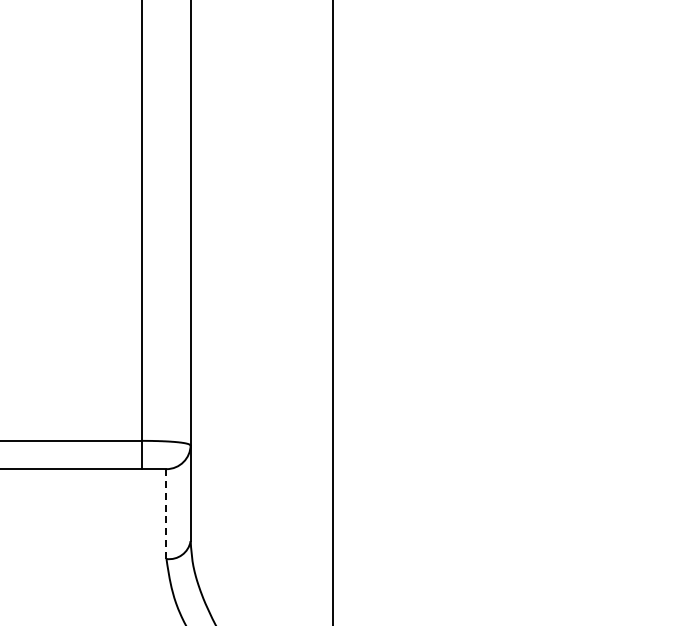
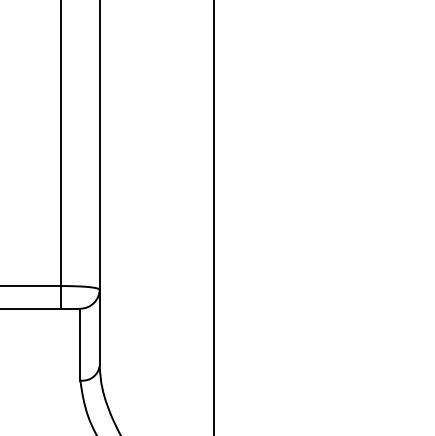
line: (166, 514) -> (80, 344), dashed -> solid

